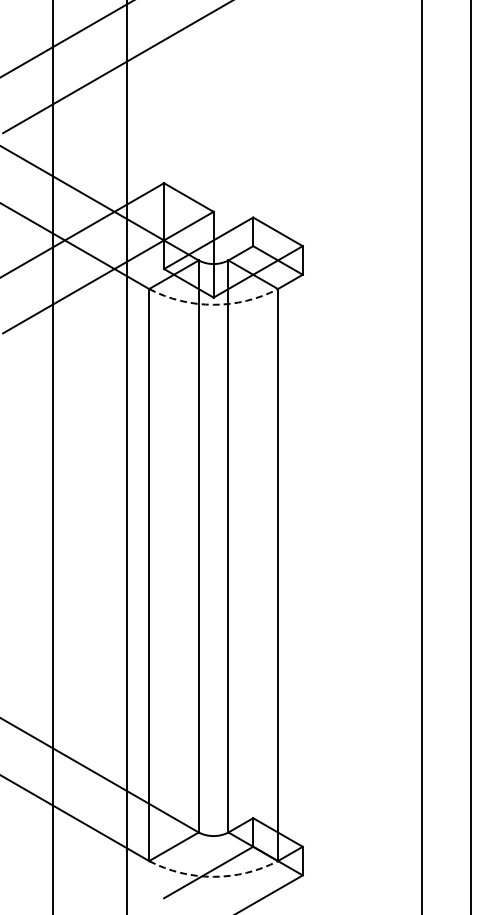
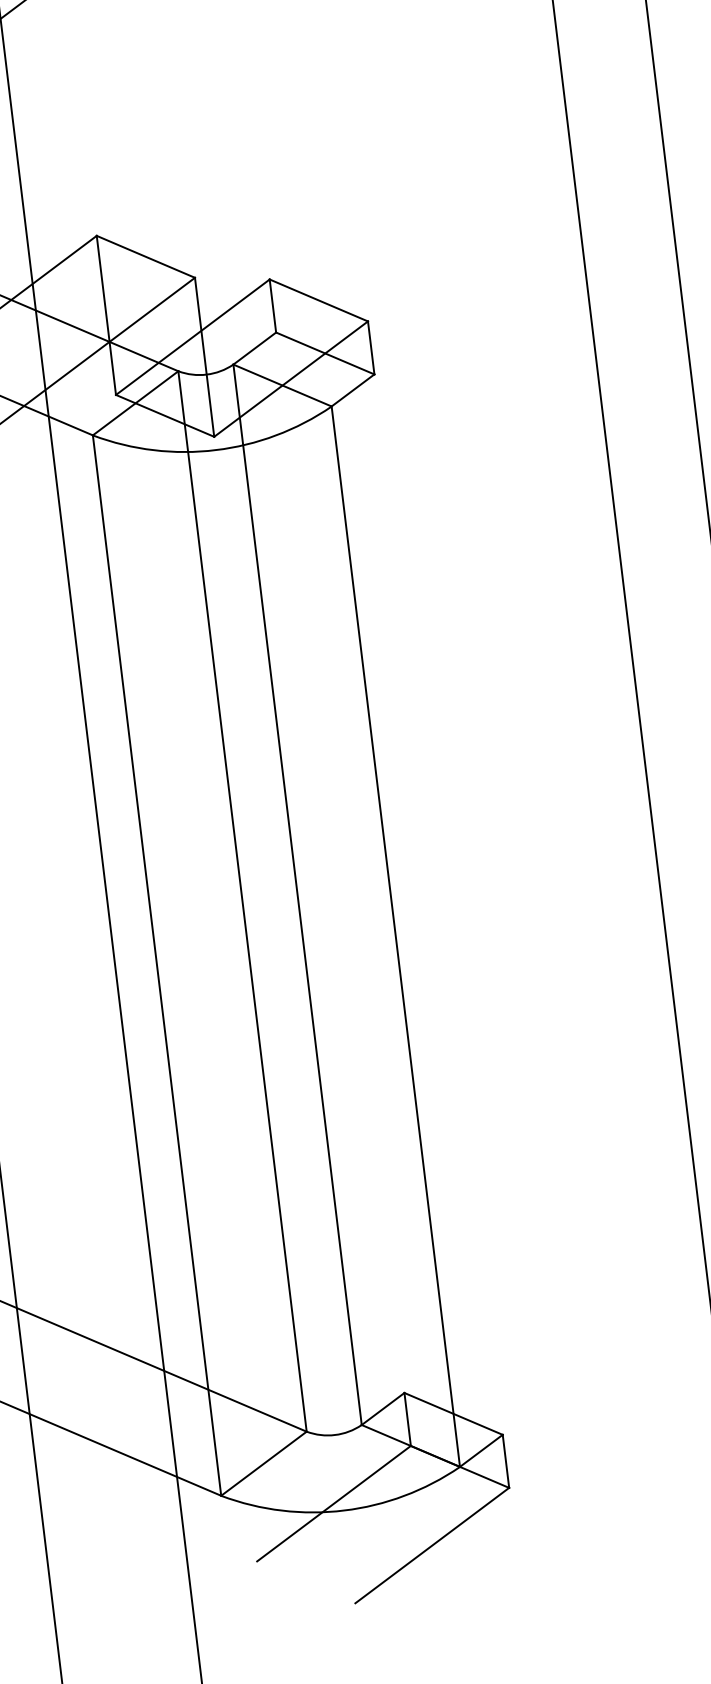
arc: (213, 304) -> (215, 449), dashed -> solid
arc: (213, 876) -> (343, 1509), dashed -> solid

